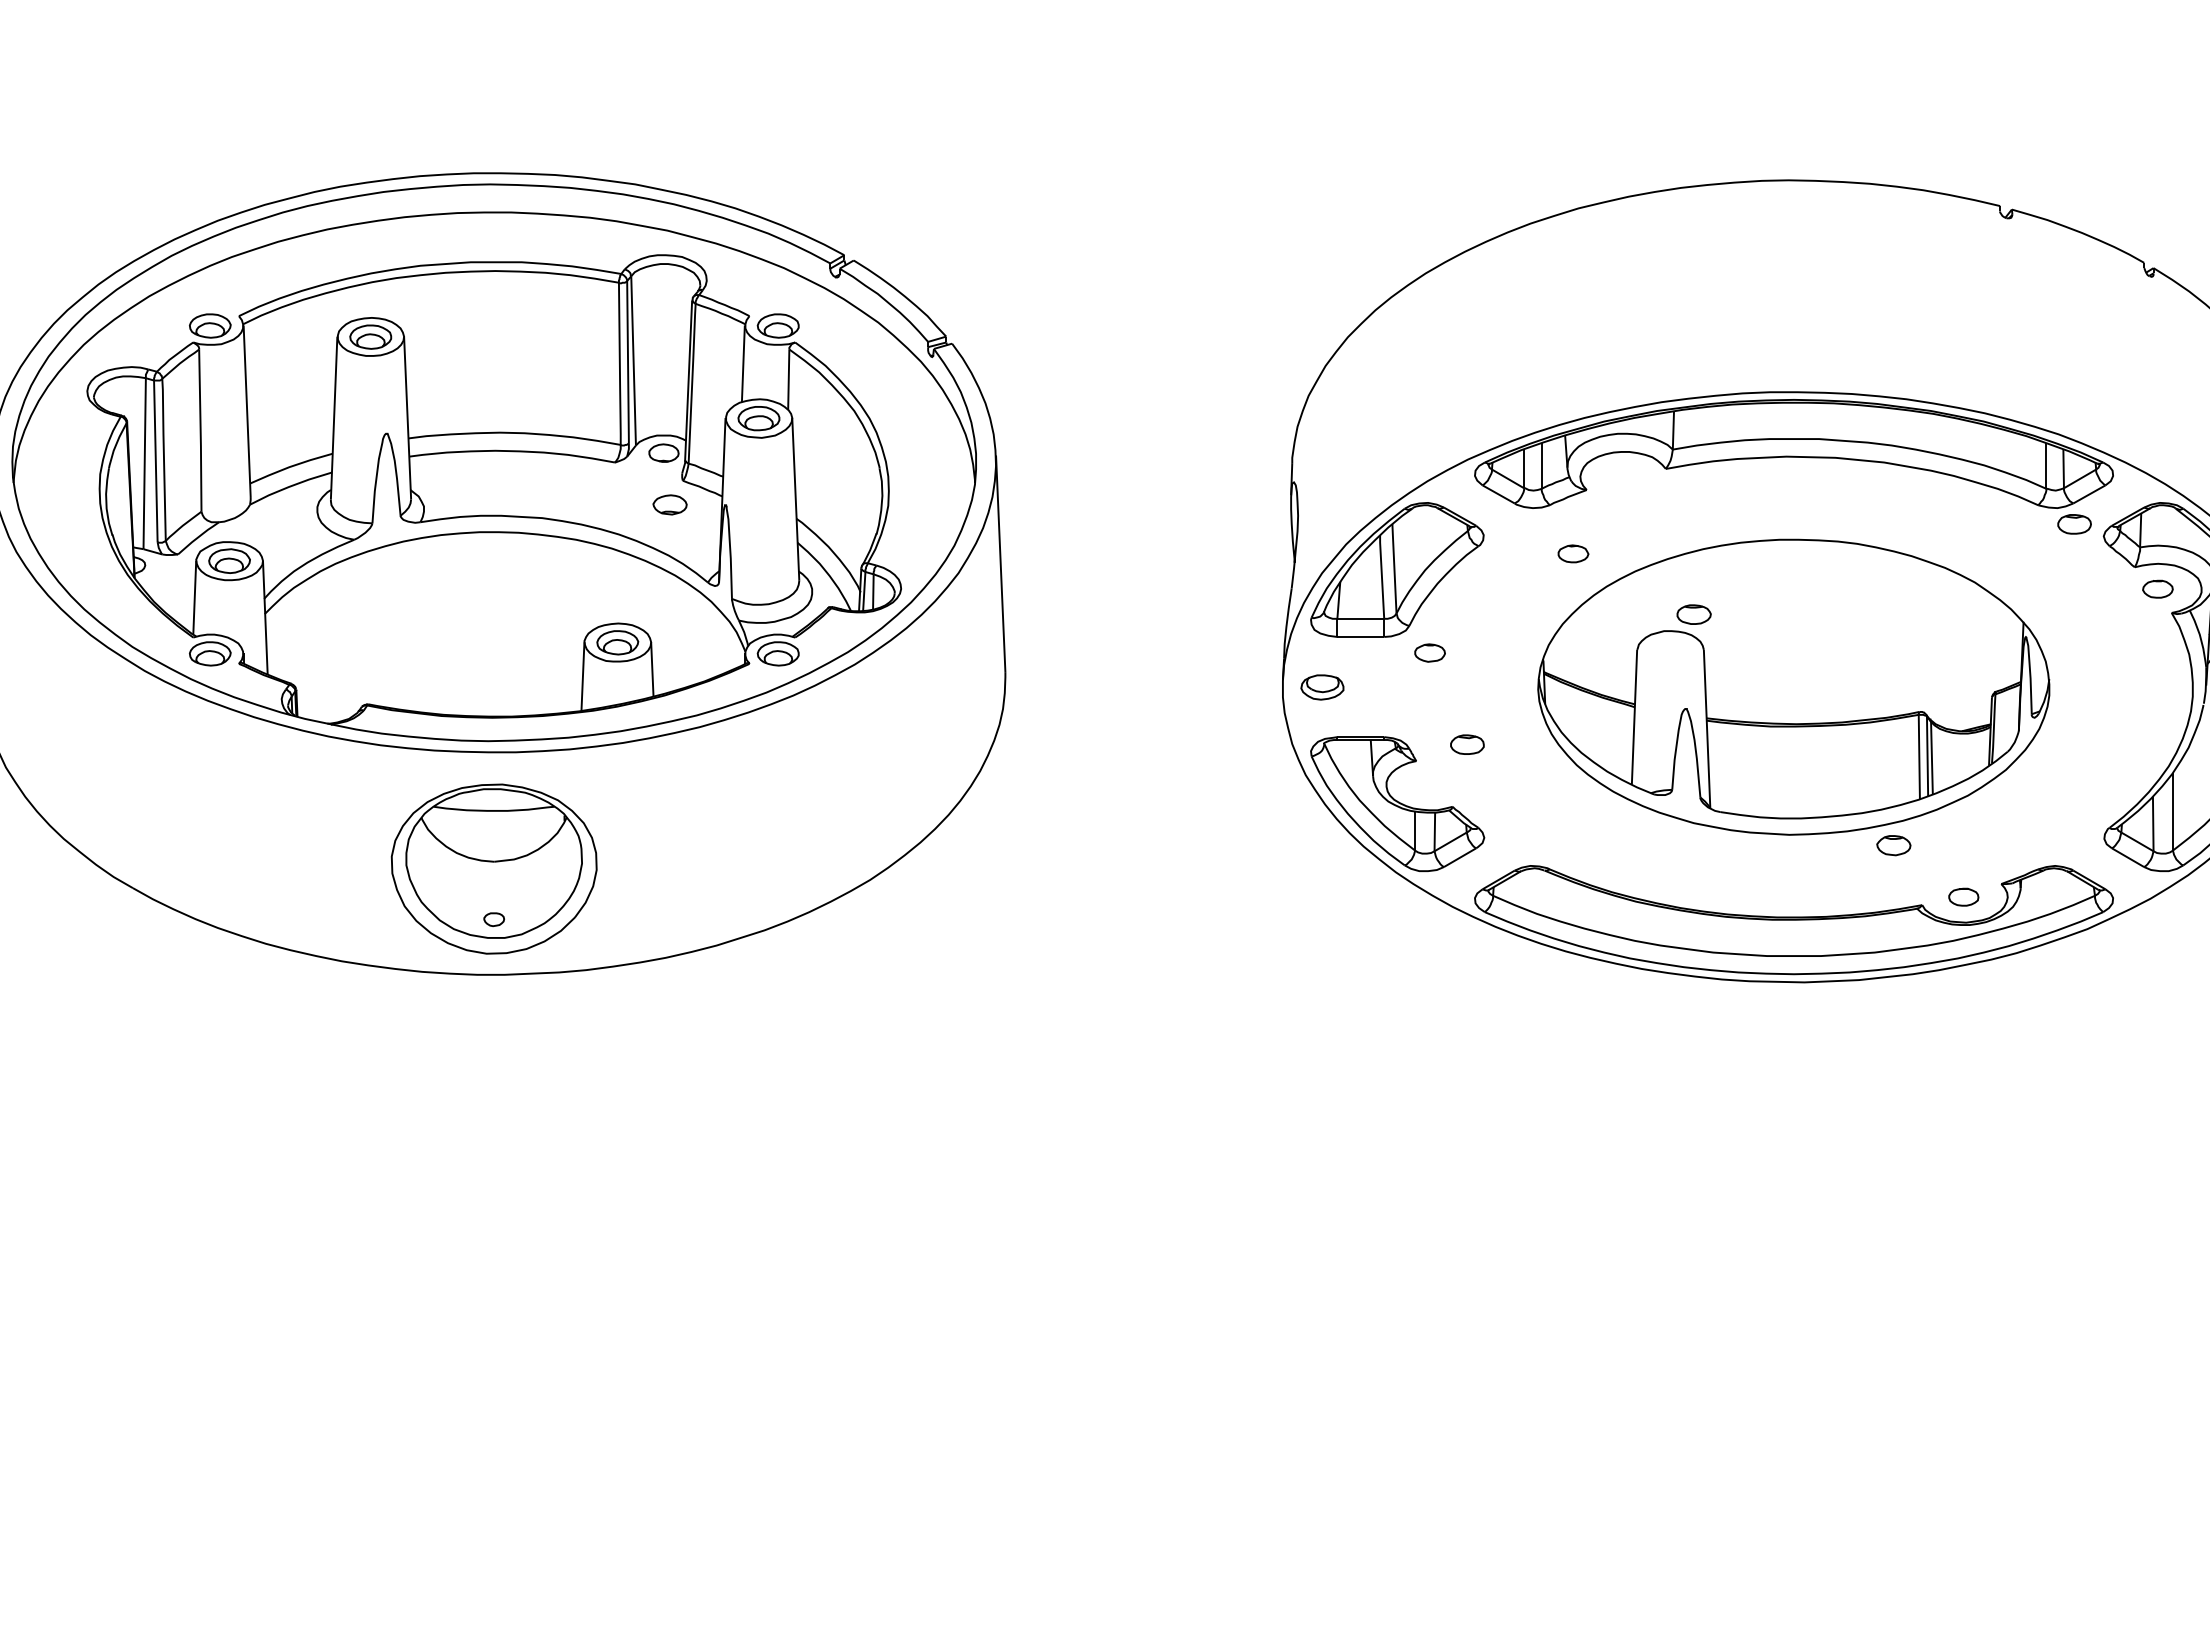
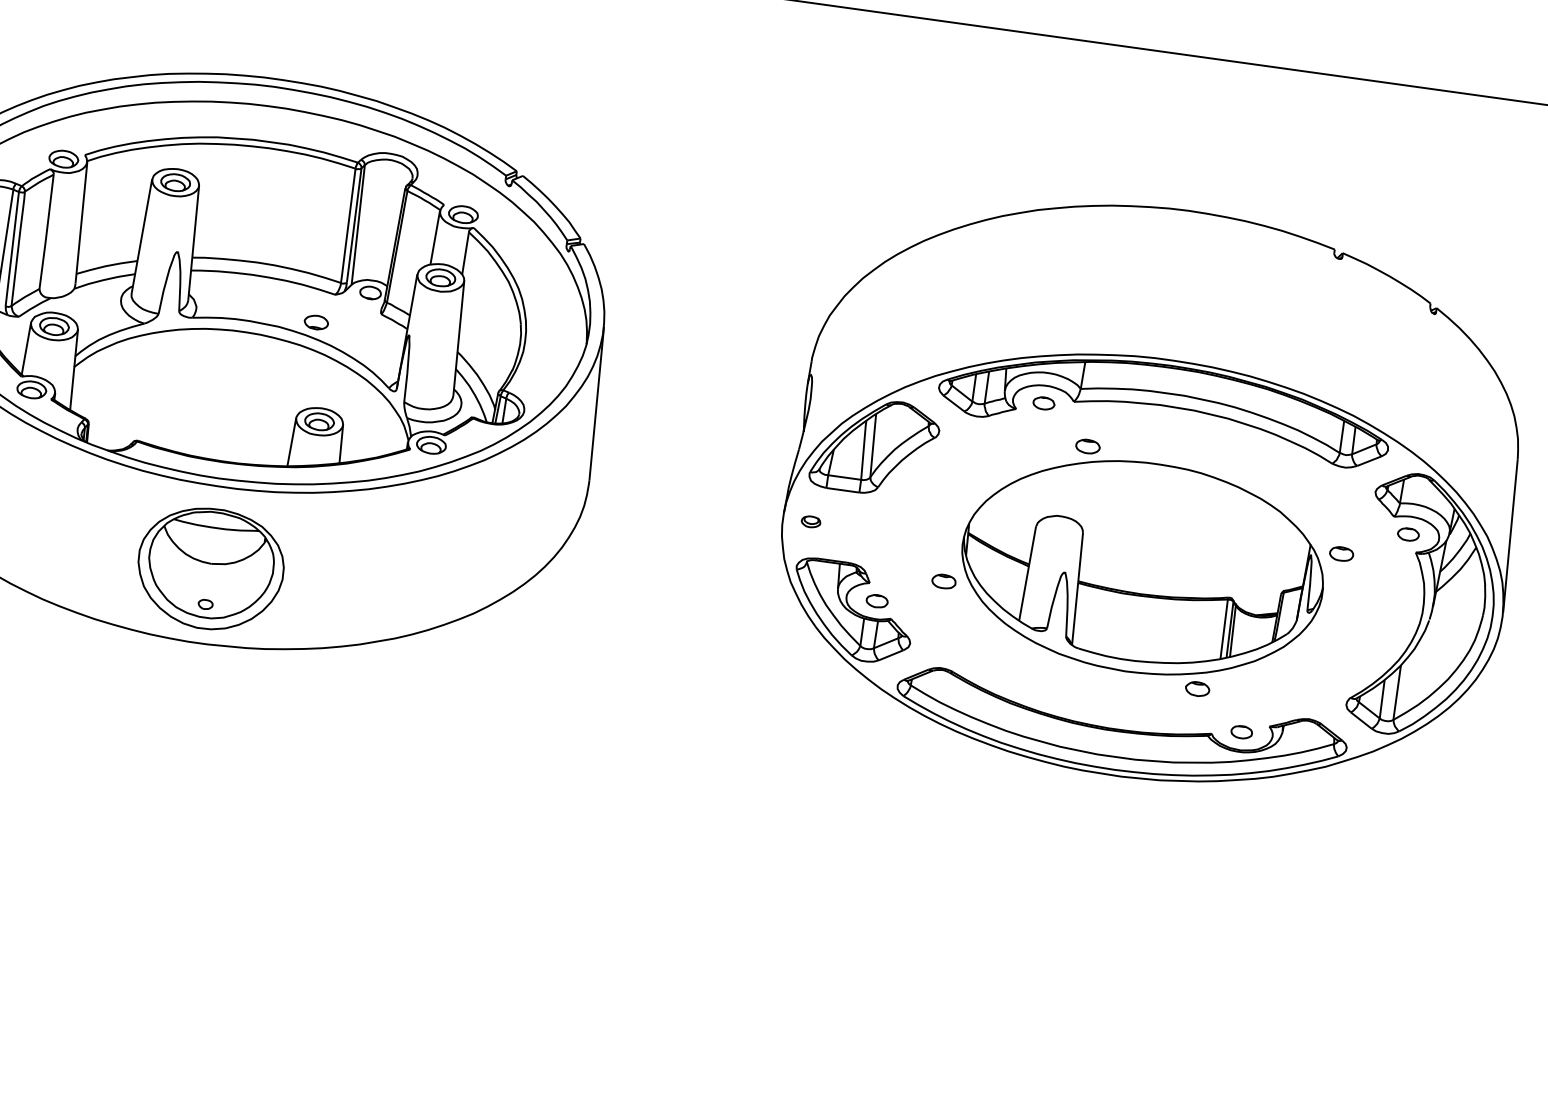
part: (669, 504) -> (316, 322), moved
part: (2074, 524) -> (1341, 554), moved
part: (1573, 553) -> (1044, 403), moved
part: (1693, 614) -> (1087, 446), moved
part: (1429, 652) -> (876, 600), moved
part: (1322, 686) -> (811, 521), size x0.62
part: (1467, 744) -> (944, 581), moved

